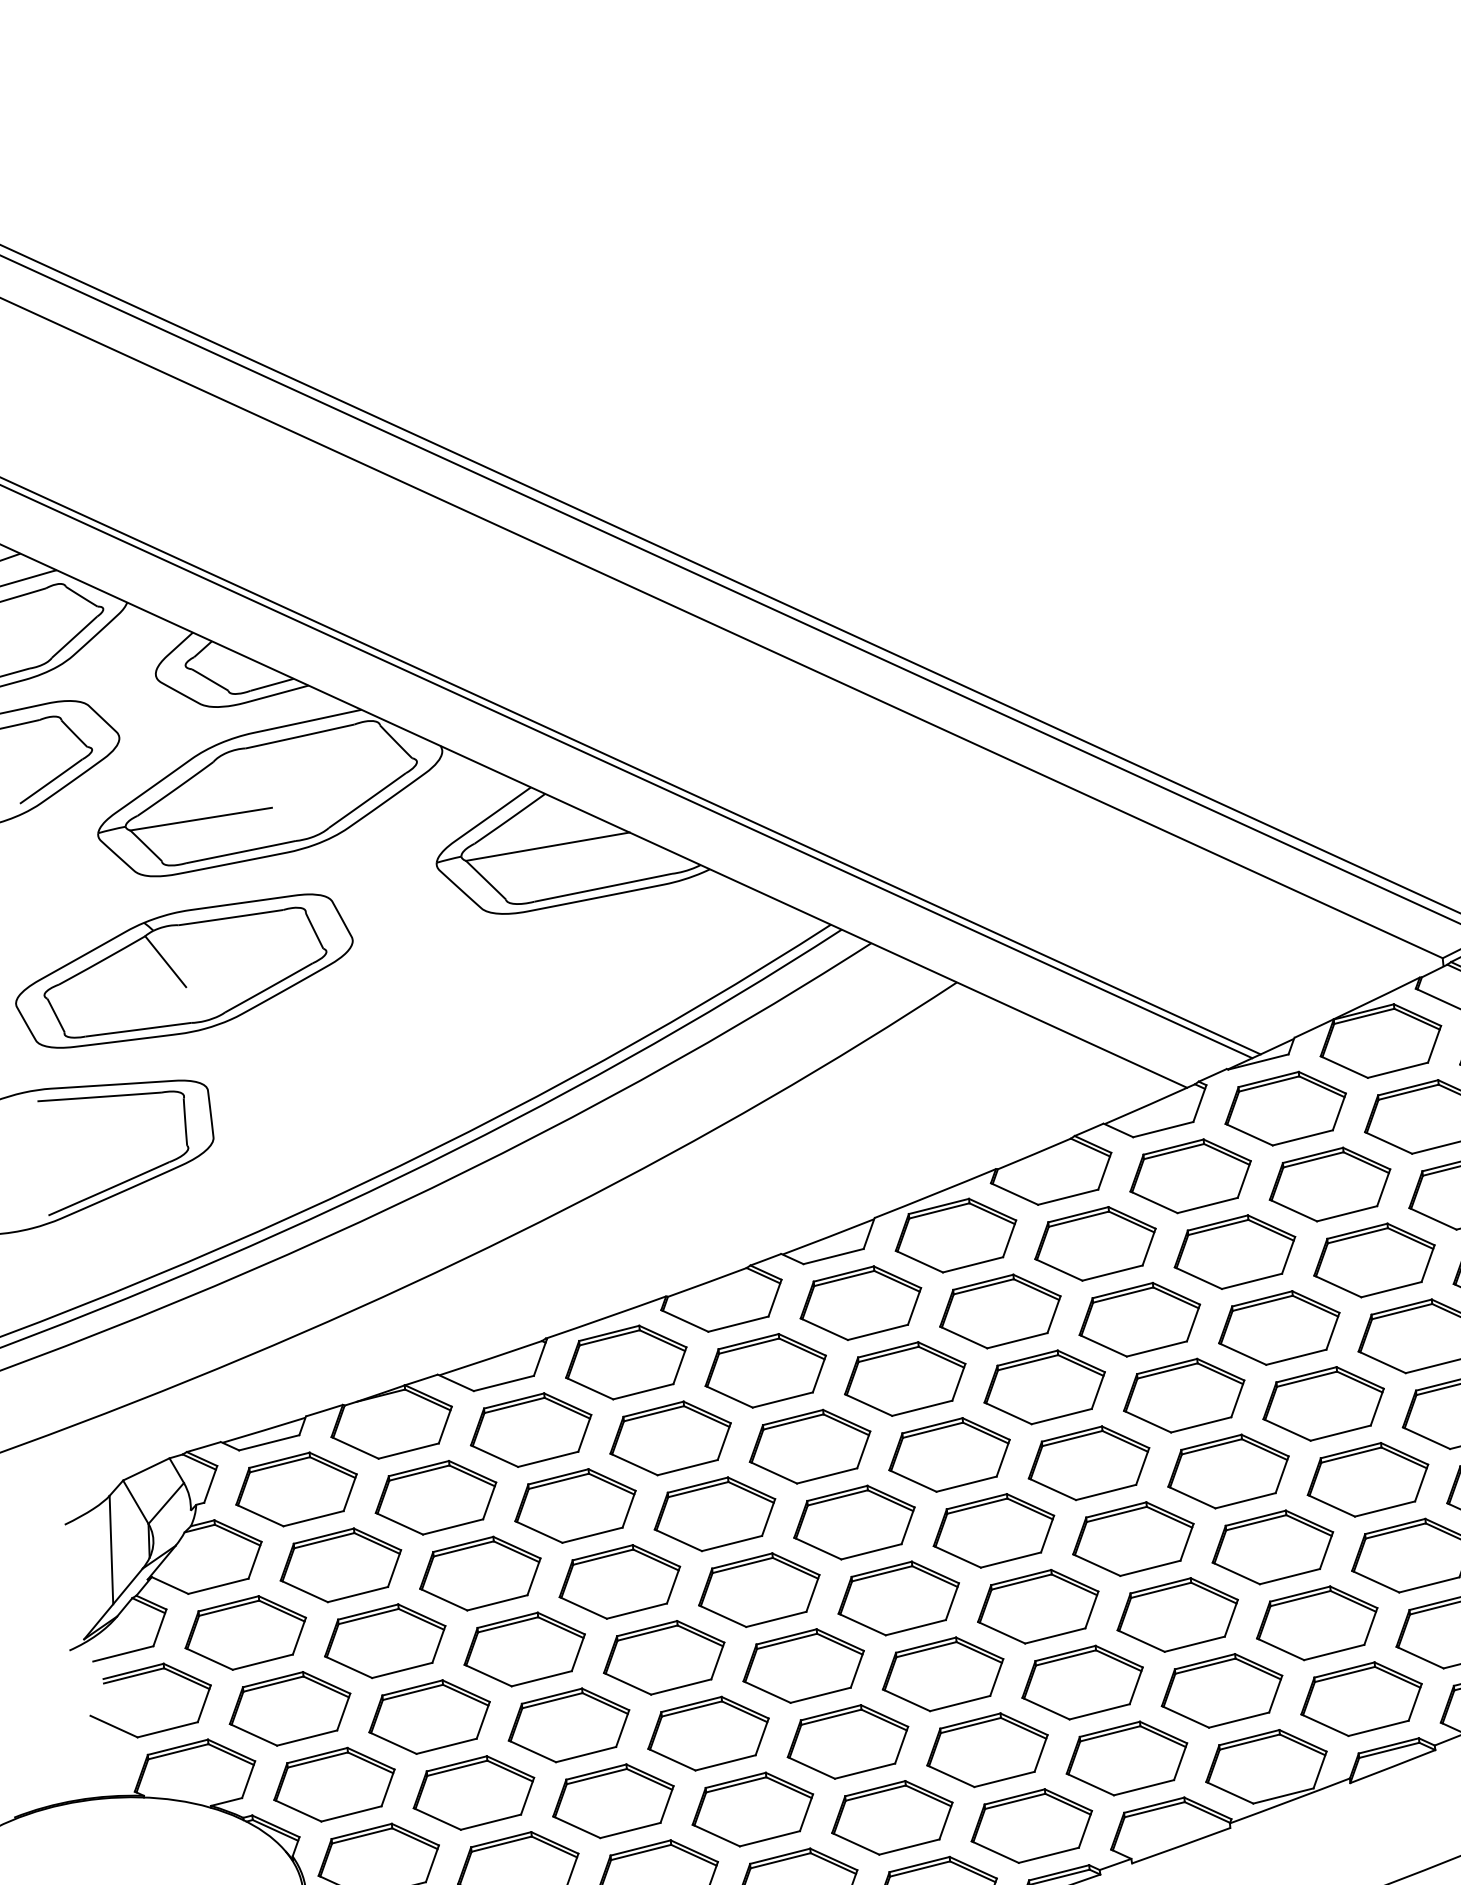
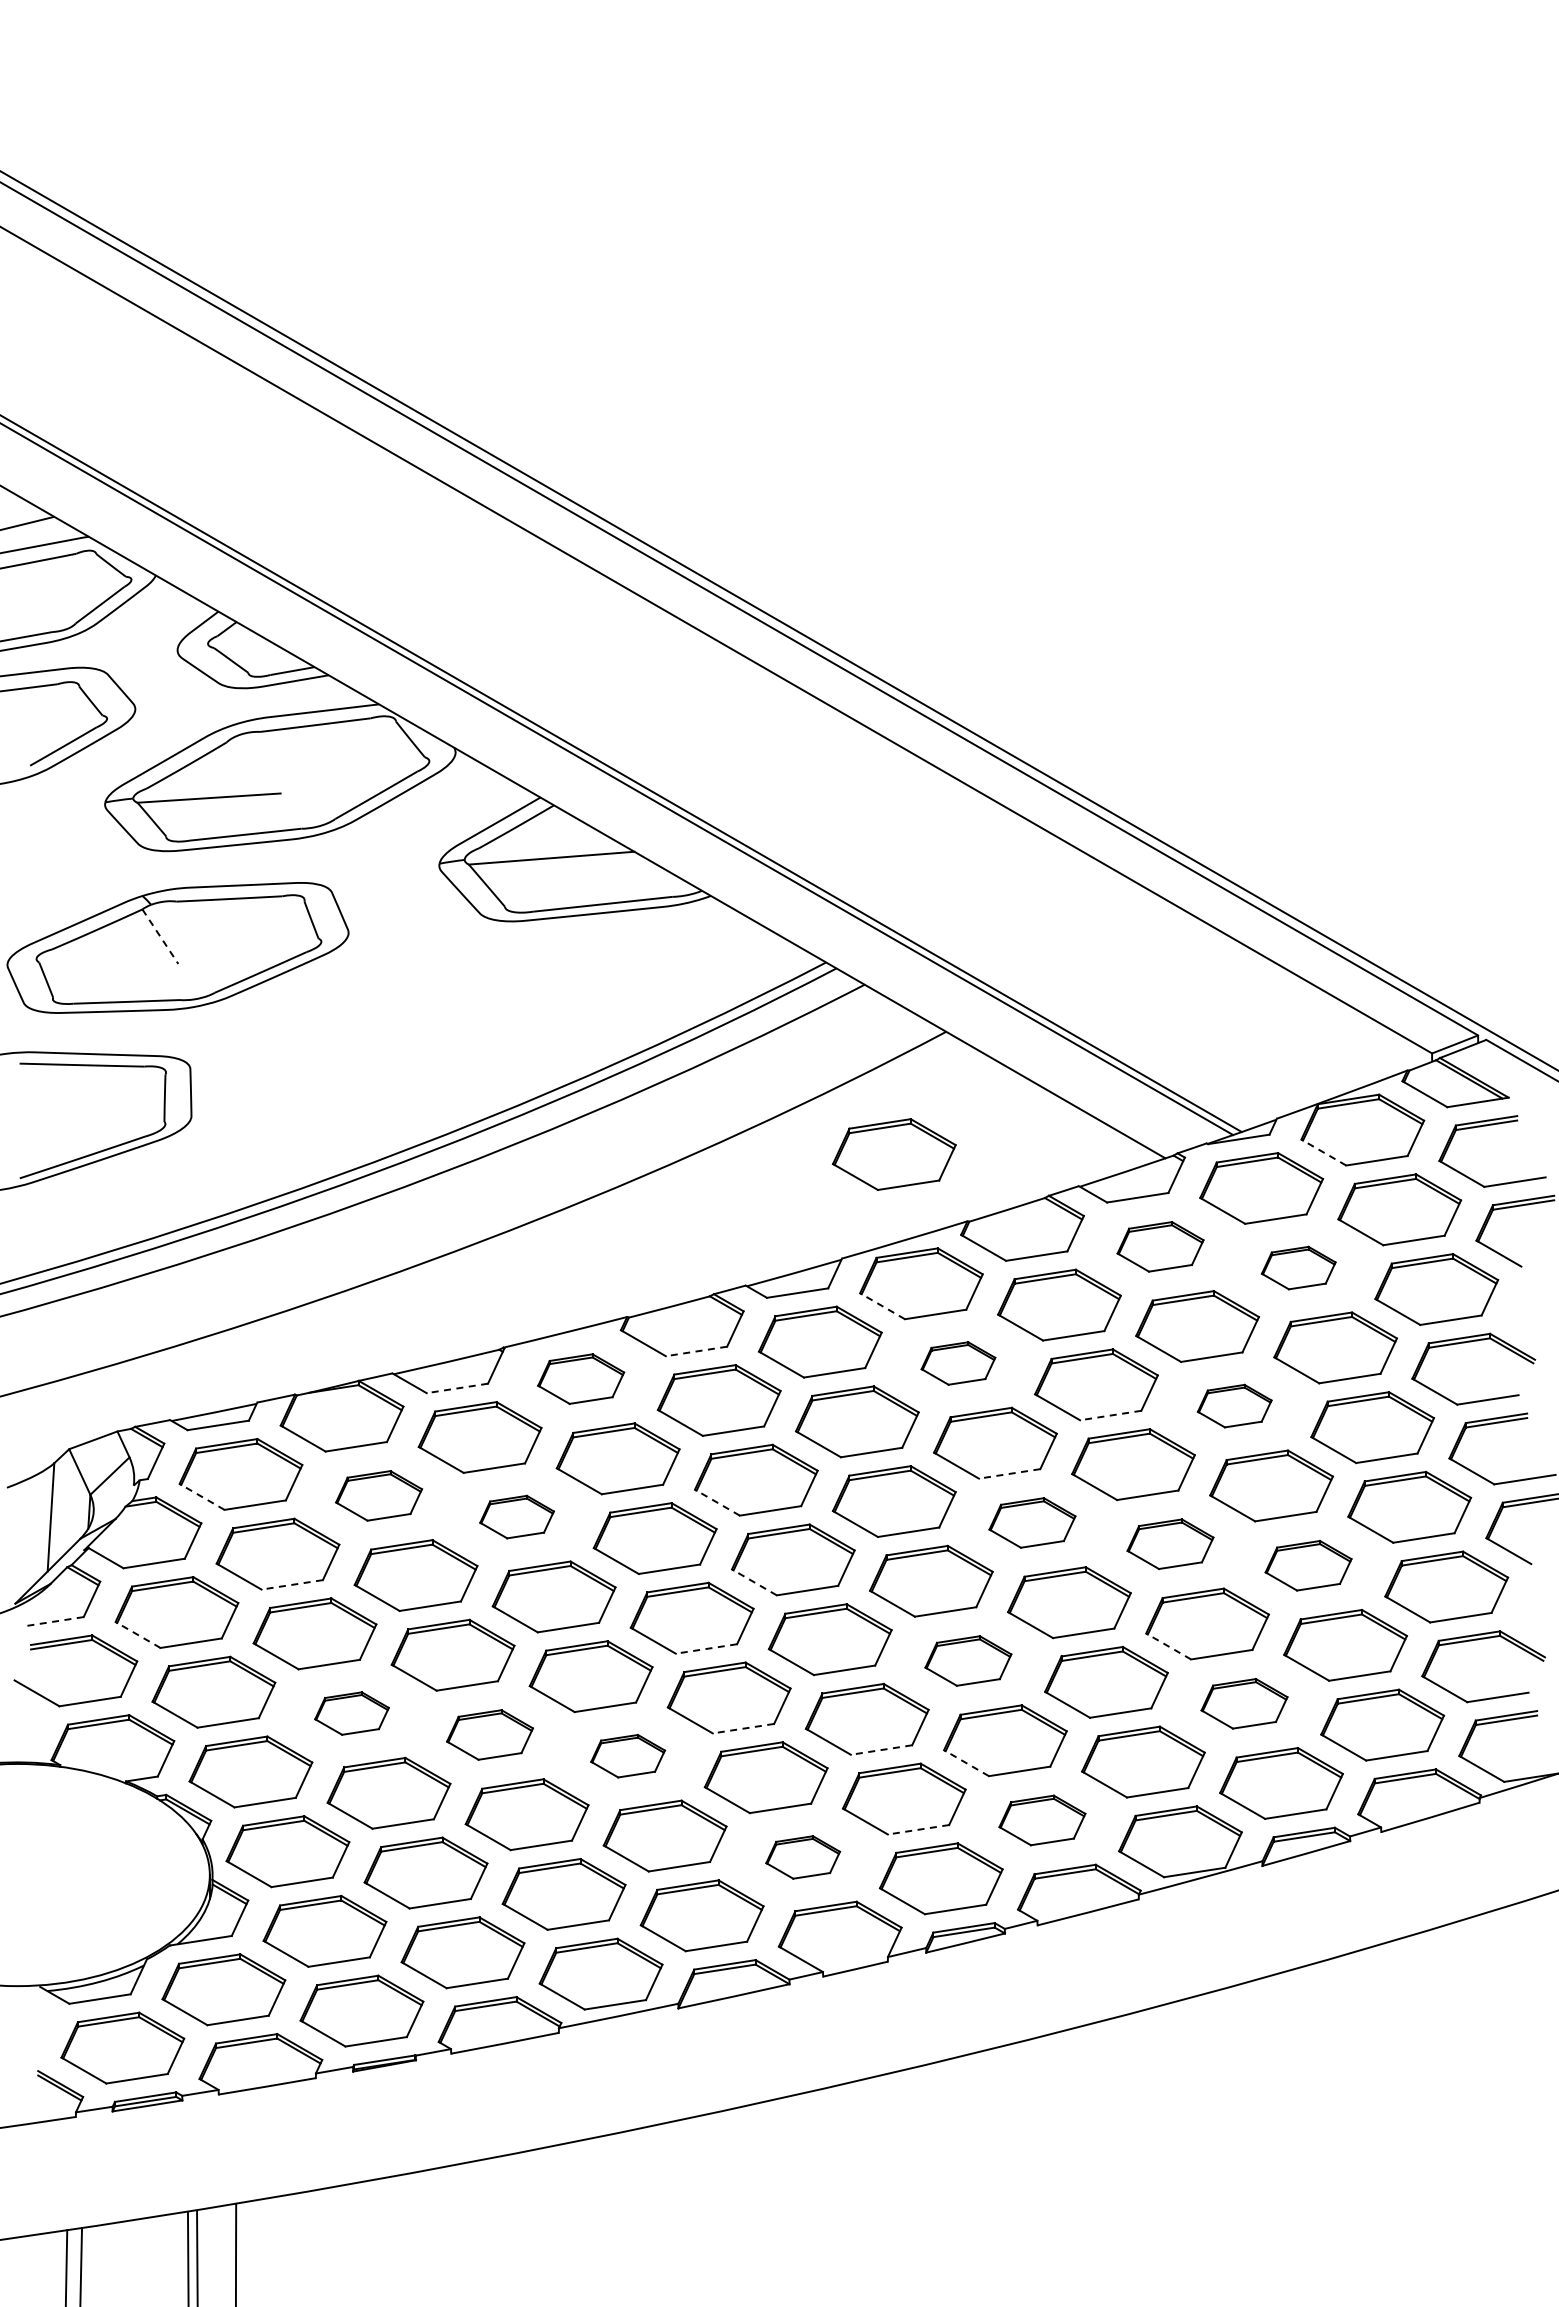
line: (165, 961) -> (160, 936), solid -> dashed
line: (1343, 1067) -> (1323, 1152), solid -> dashed
part: (916, 1109) -> (893, 1154), added
part: (1190, 1176) -> (1160, 1246), size x0.7
part: (1329, 1183) -> (1298, 1267), size x0.6
line: (919, 1261) -> (882, 1306), solid -> dashed
part: (1000, 1311) -> (958, 1363), size x0.6
line: (738, 1324) -> (696, 1351), solid -> dashed
part: (1279, 1327) -> (1234, 1405), size x0.6
line: (1156, 1348) -> (1110, 1415), solid -> dashed
part: (625, 1362) -> (580, 1378), size x0.7
line: (503, 1383) -> (456, 1388), solid -> dashed
line: (1061, 1416) -> (1009, 1473), solid -> dashed
part: (1089, 1462) -> (1032, 1522), size x0.7
part: (1228, 1470) -> (1170, 1543), size x0.7
line: (773, 1472) -> (717, 1502), solid -> dashed
part: (1367, 1479) -> (1308, 1565), size x0.7
part: (435, 1497) -> (378, 1495), size x0.7
part: (574, 1505) -> (516, 1516), size x0.6
line: (260, 1515) -> (202, 1496), solid -> dashed
line: (817, 1548) -> (754, 1582), solid -> dashed
line: (1236, 1573) -> (1168, 1646), solid -> dashed
line: (357, 1594) -> (291, 1584), solid -> dashed
part: (1038, 1606) -> (968, 1660), size x0.7
line: (775, 1620) -> (705, 1649), solid -> dashed
part: (1317, 1623) -> (1244, 1703), size x0.7
line: (122, 1653) -> (52, 1621), solid -> dashed
line: (209, 1658) -> (138, 1634), solid -> dashed
line: (819, 1695) -> (742, 1728), solid -> dashed
line: (960, 1704) -> (881, 1750), solid -> dashed
line: (1046, 1708) -> (966, 1763), solid -> dashed
part: (429, 1717) -> (351, 1713), size x0.6
part: (568, 1724) -> (489, 1734), size x0.7
part: (707, 1732) -> (627, 1755), size x0.6
part: (1127, 1758) -> (1042, 1820), size x0.7
line: (1004, 1779) -> (918, 1829), solid -> dashed
part: (891, 1817) -> (802, 1857), size x0.6

